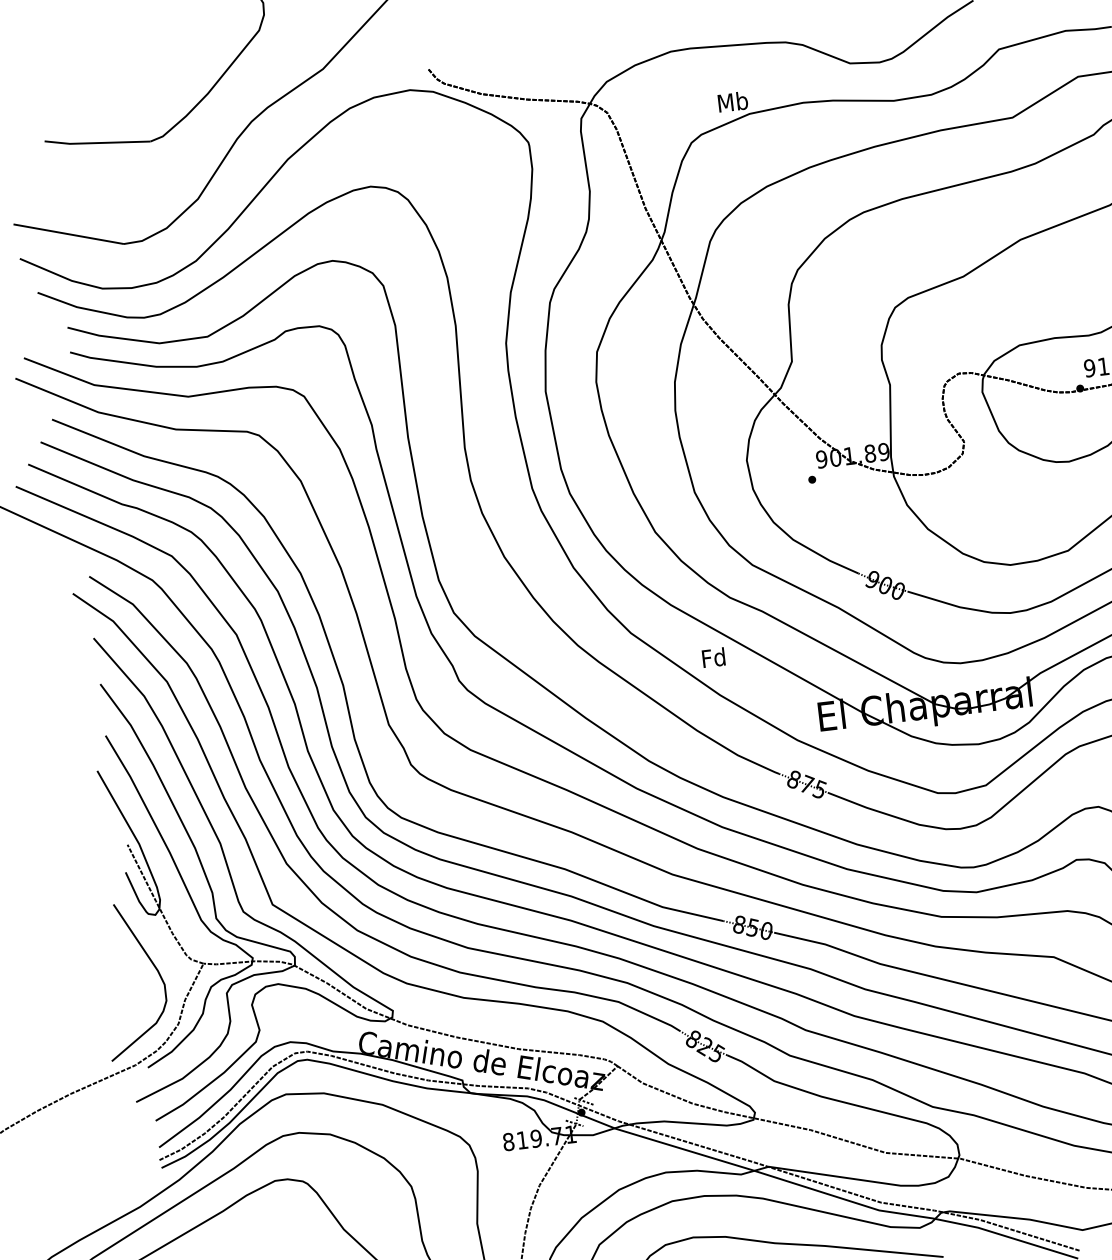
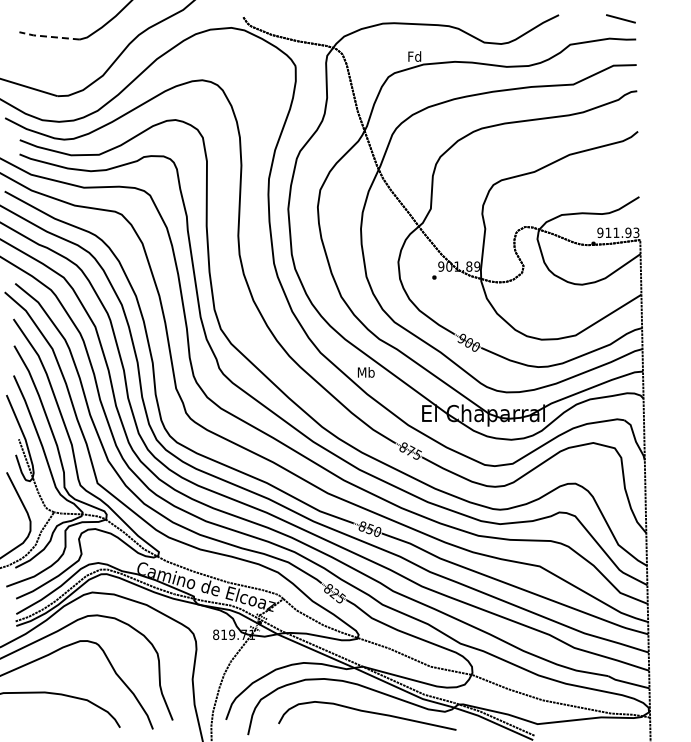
text: (732, 101) -> (414, 56), Mb -> Fd
line: (95, 142) -> (48, 36), solid -> dashed
text: (712, 657) -> (365, 372), Fd -> Mb

